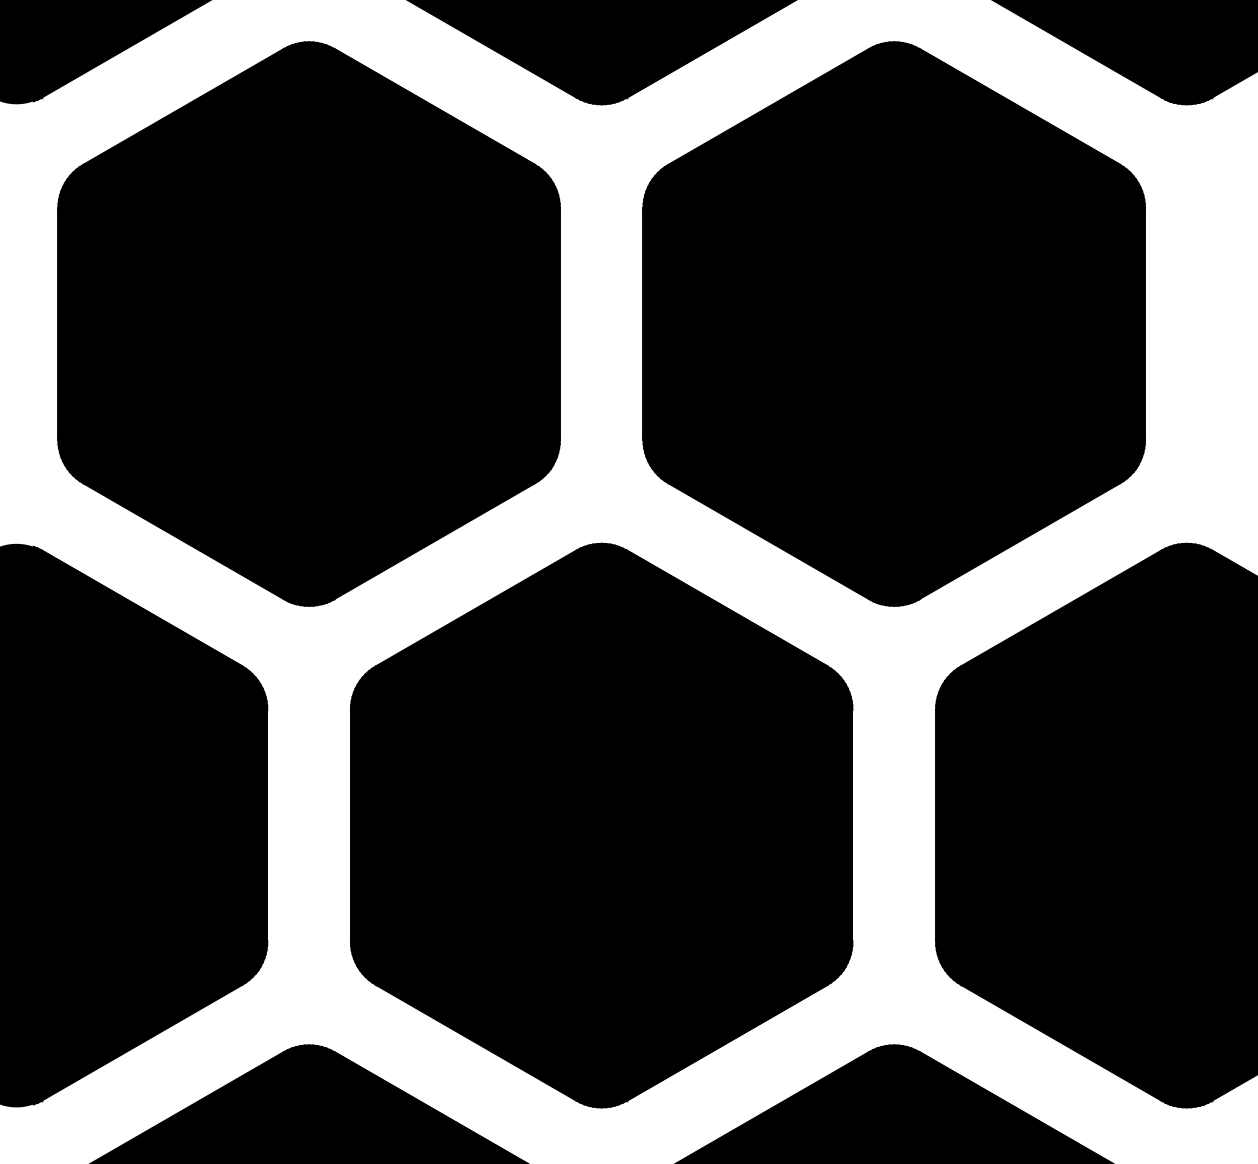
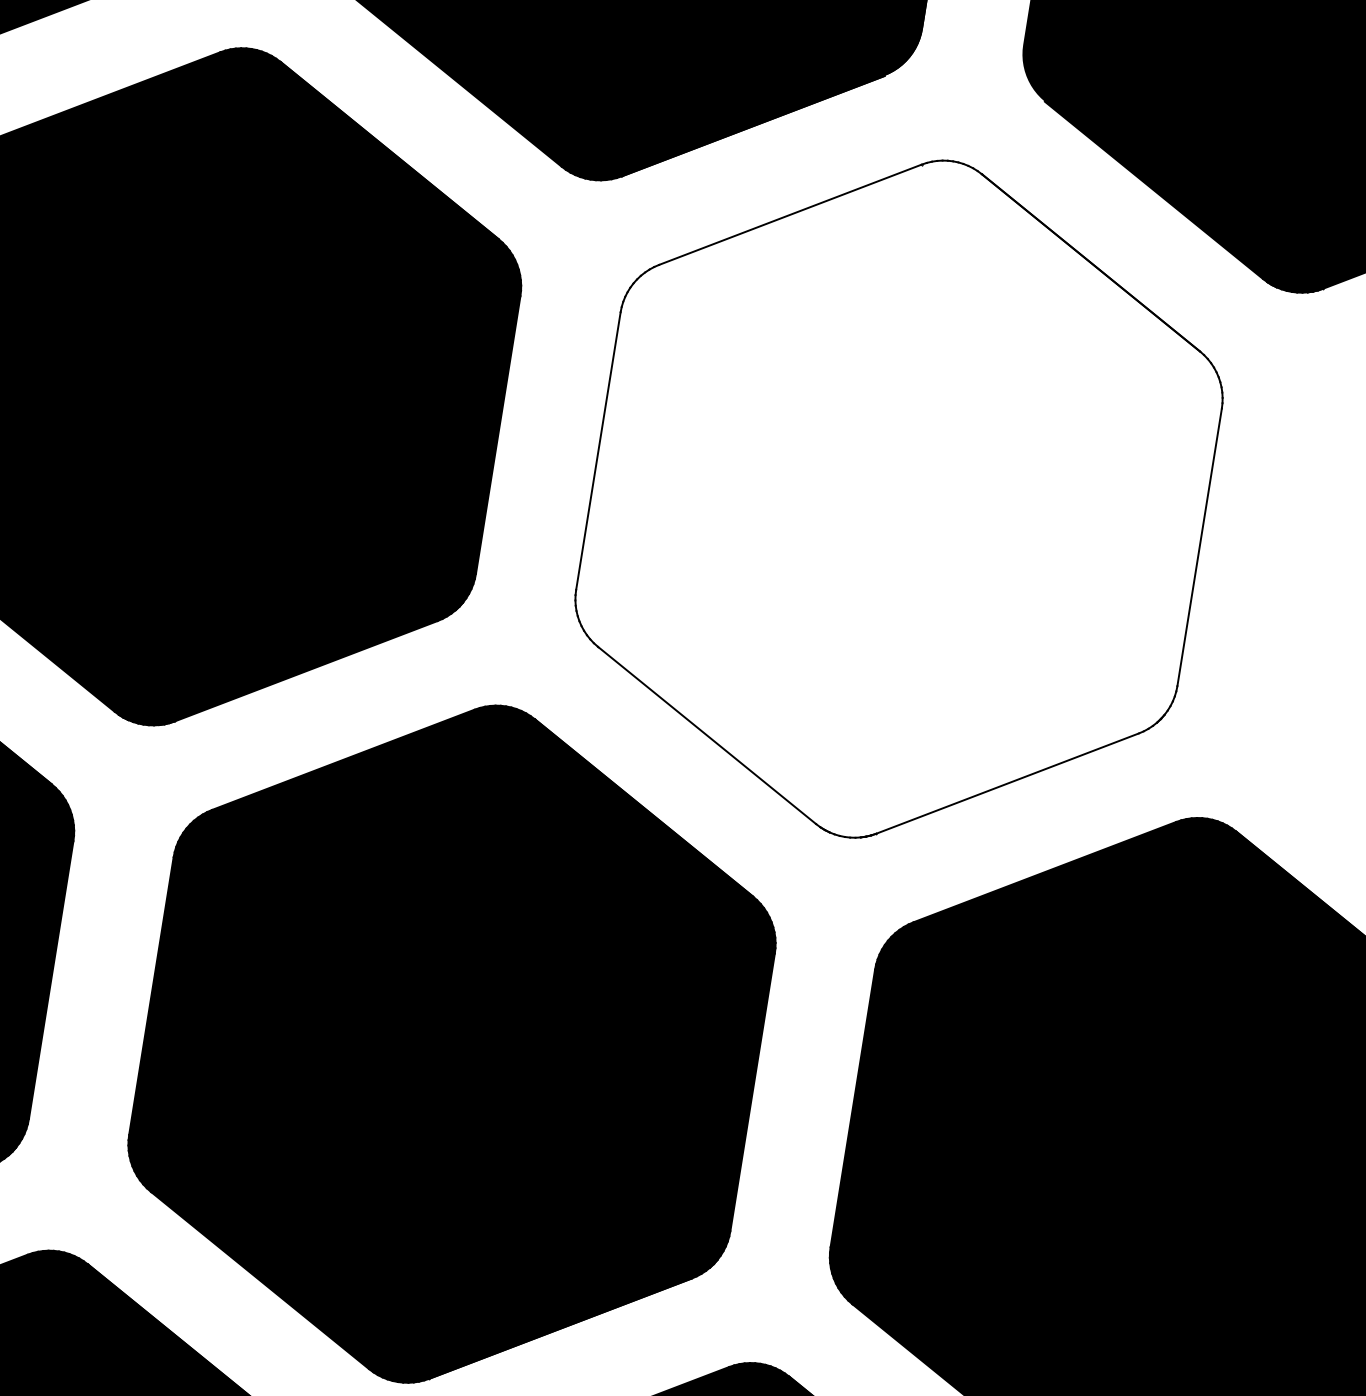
fill: (894, 323) -> (899, 498), removed

